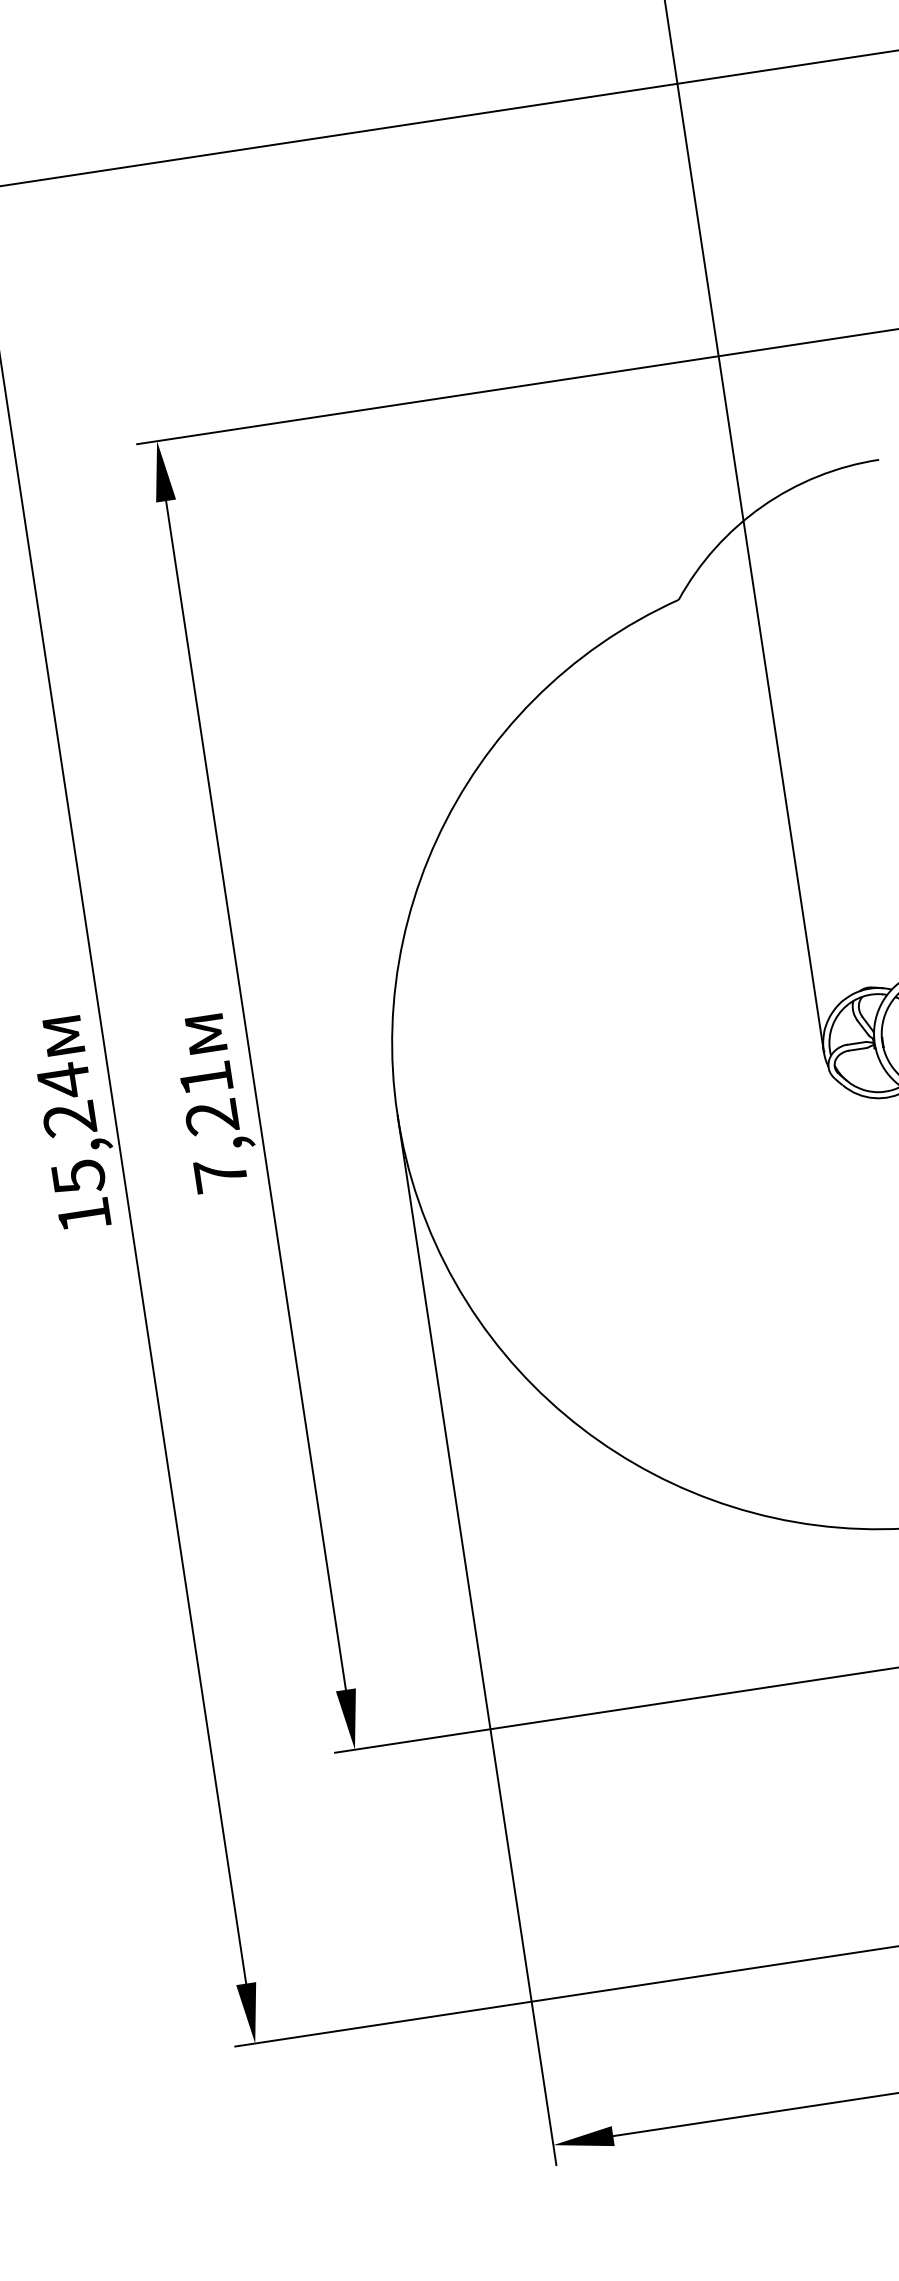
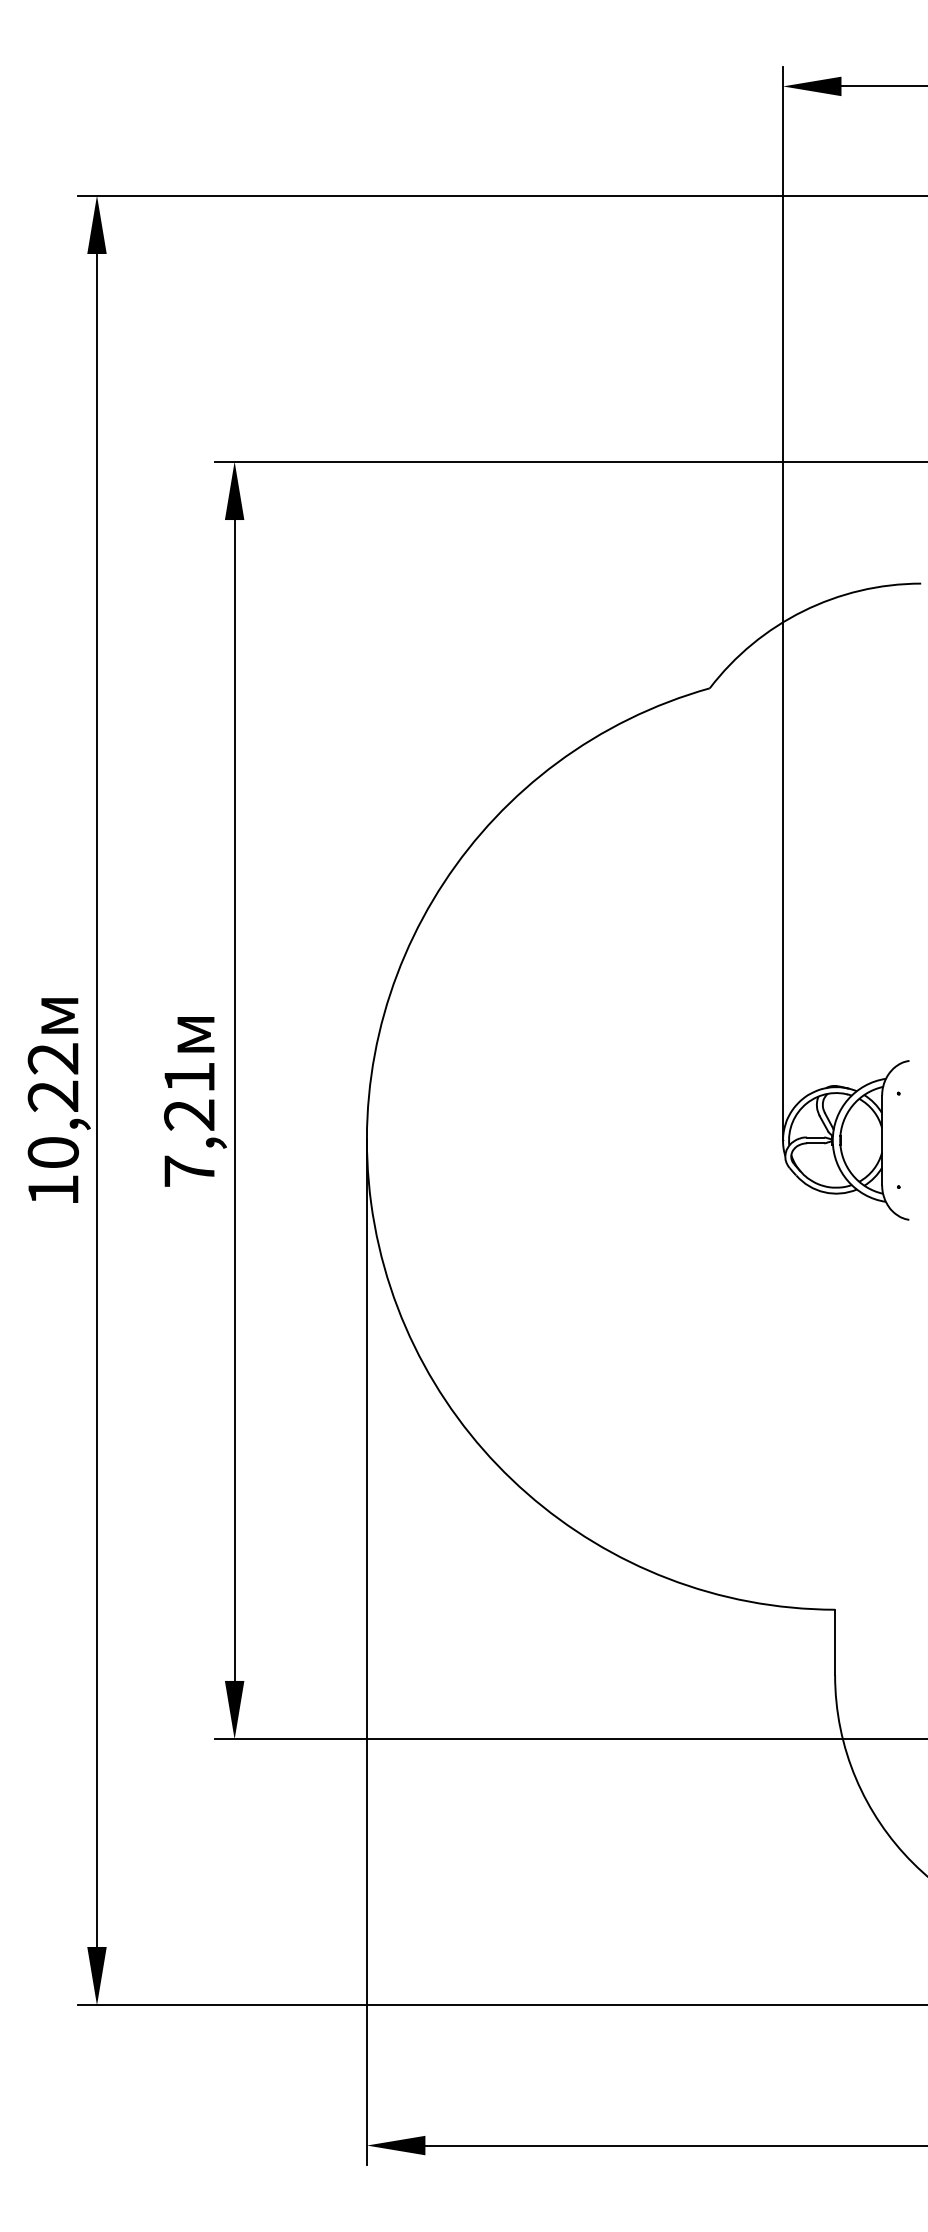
text: (70, 1128) -> (52, 1105), 15,24 -> 10,22

